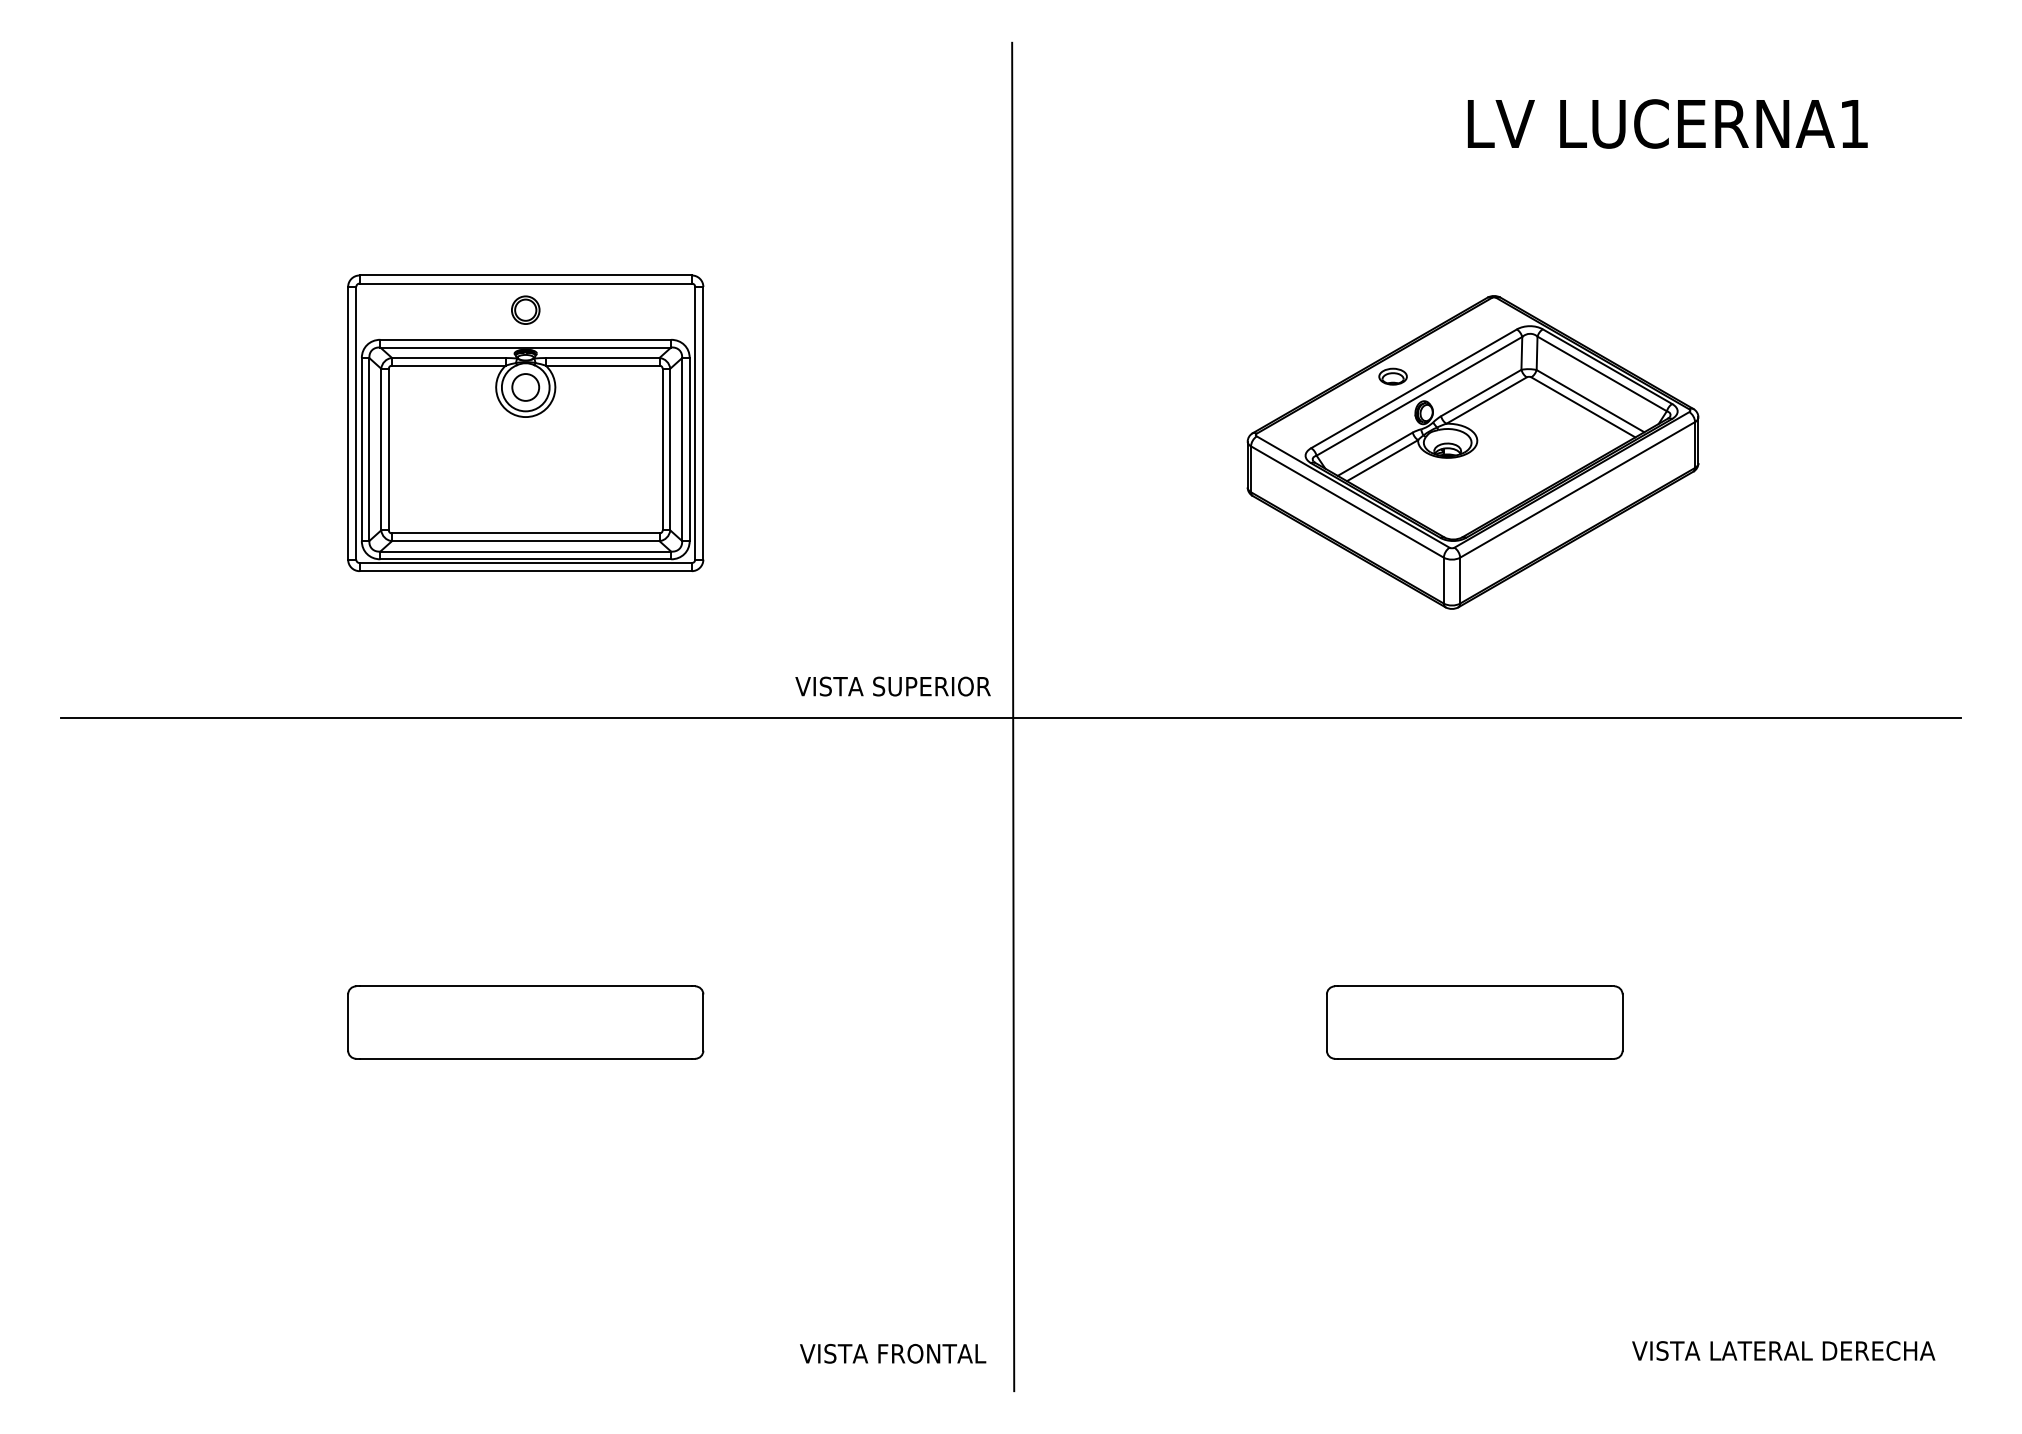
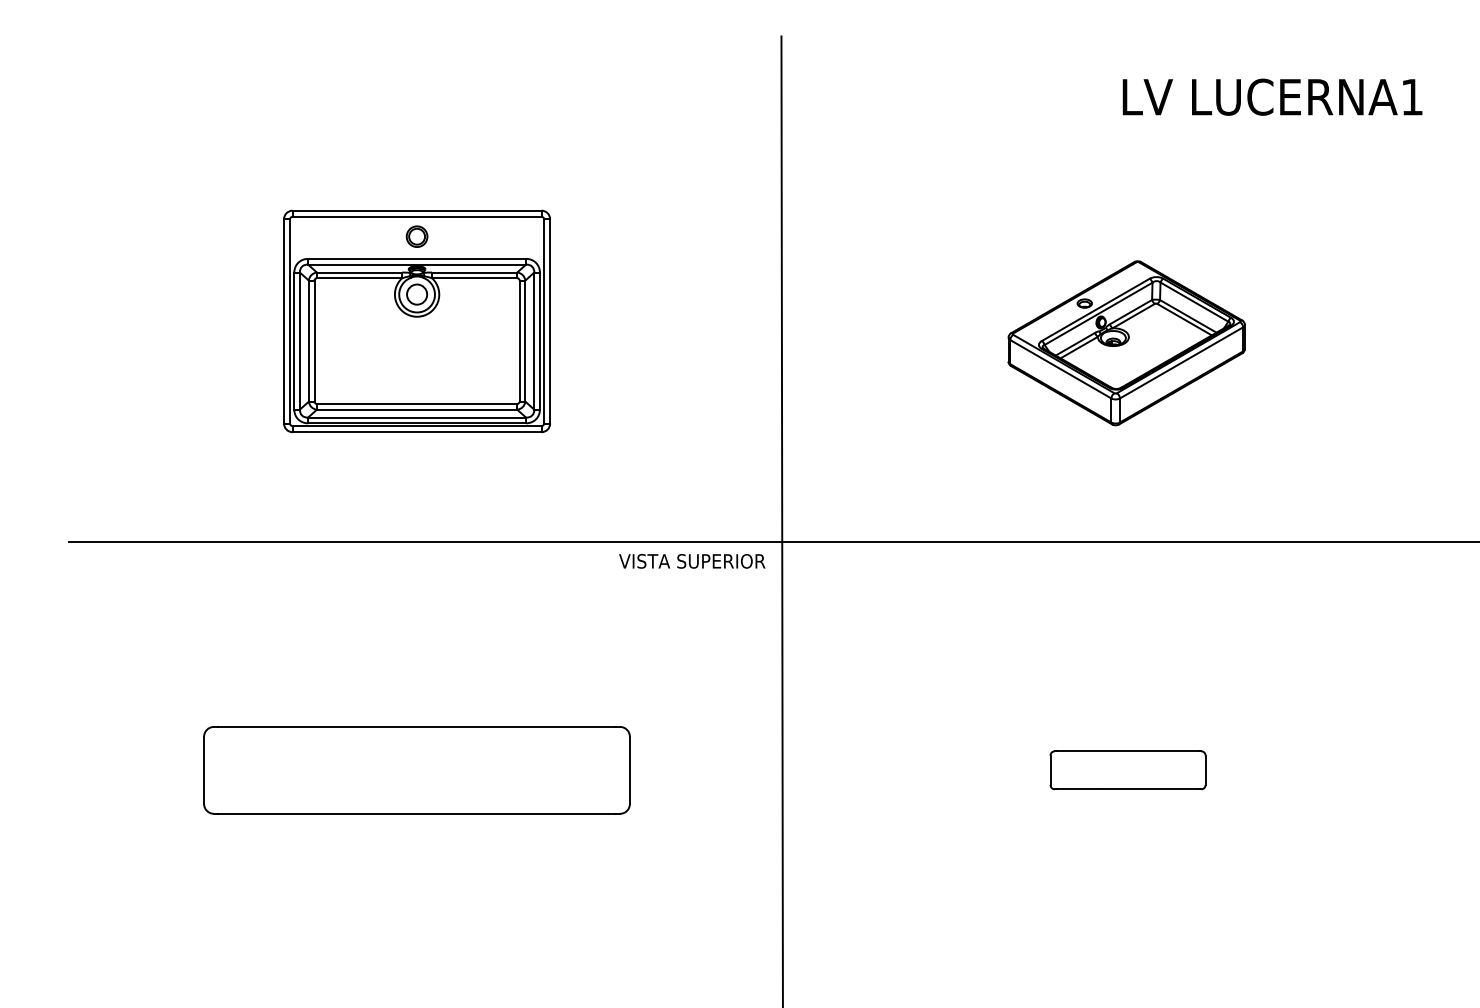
part: (1472, 452) -> (1126, 343), size x0.7
text: (892, 686) -> (691, 561), moved
part: (525, 1022) -> (416, 770), size x1.6
part: (1474, 1022) -> (1127, 770), size x0.7

